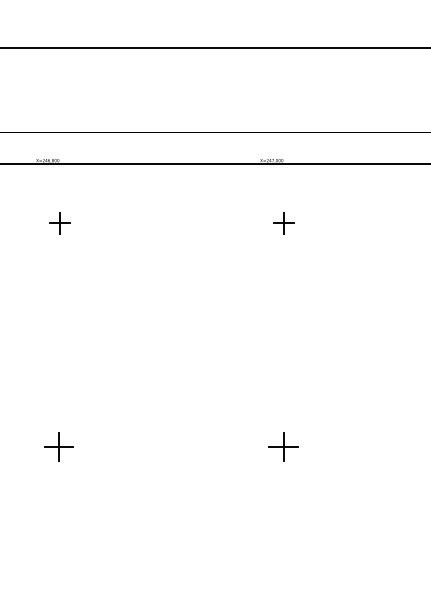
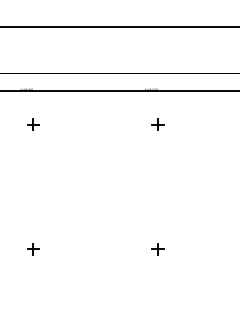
part: (60, 447) -> (33, 249), size x0.71
part: (282, 447) -> (157, 249), size x0.71

